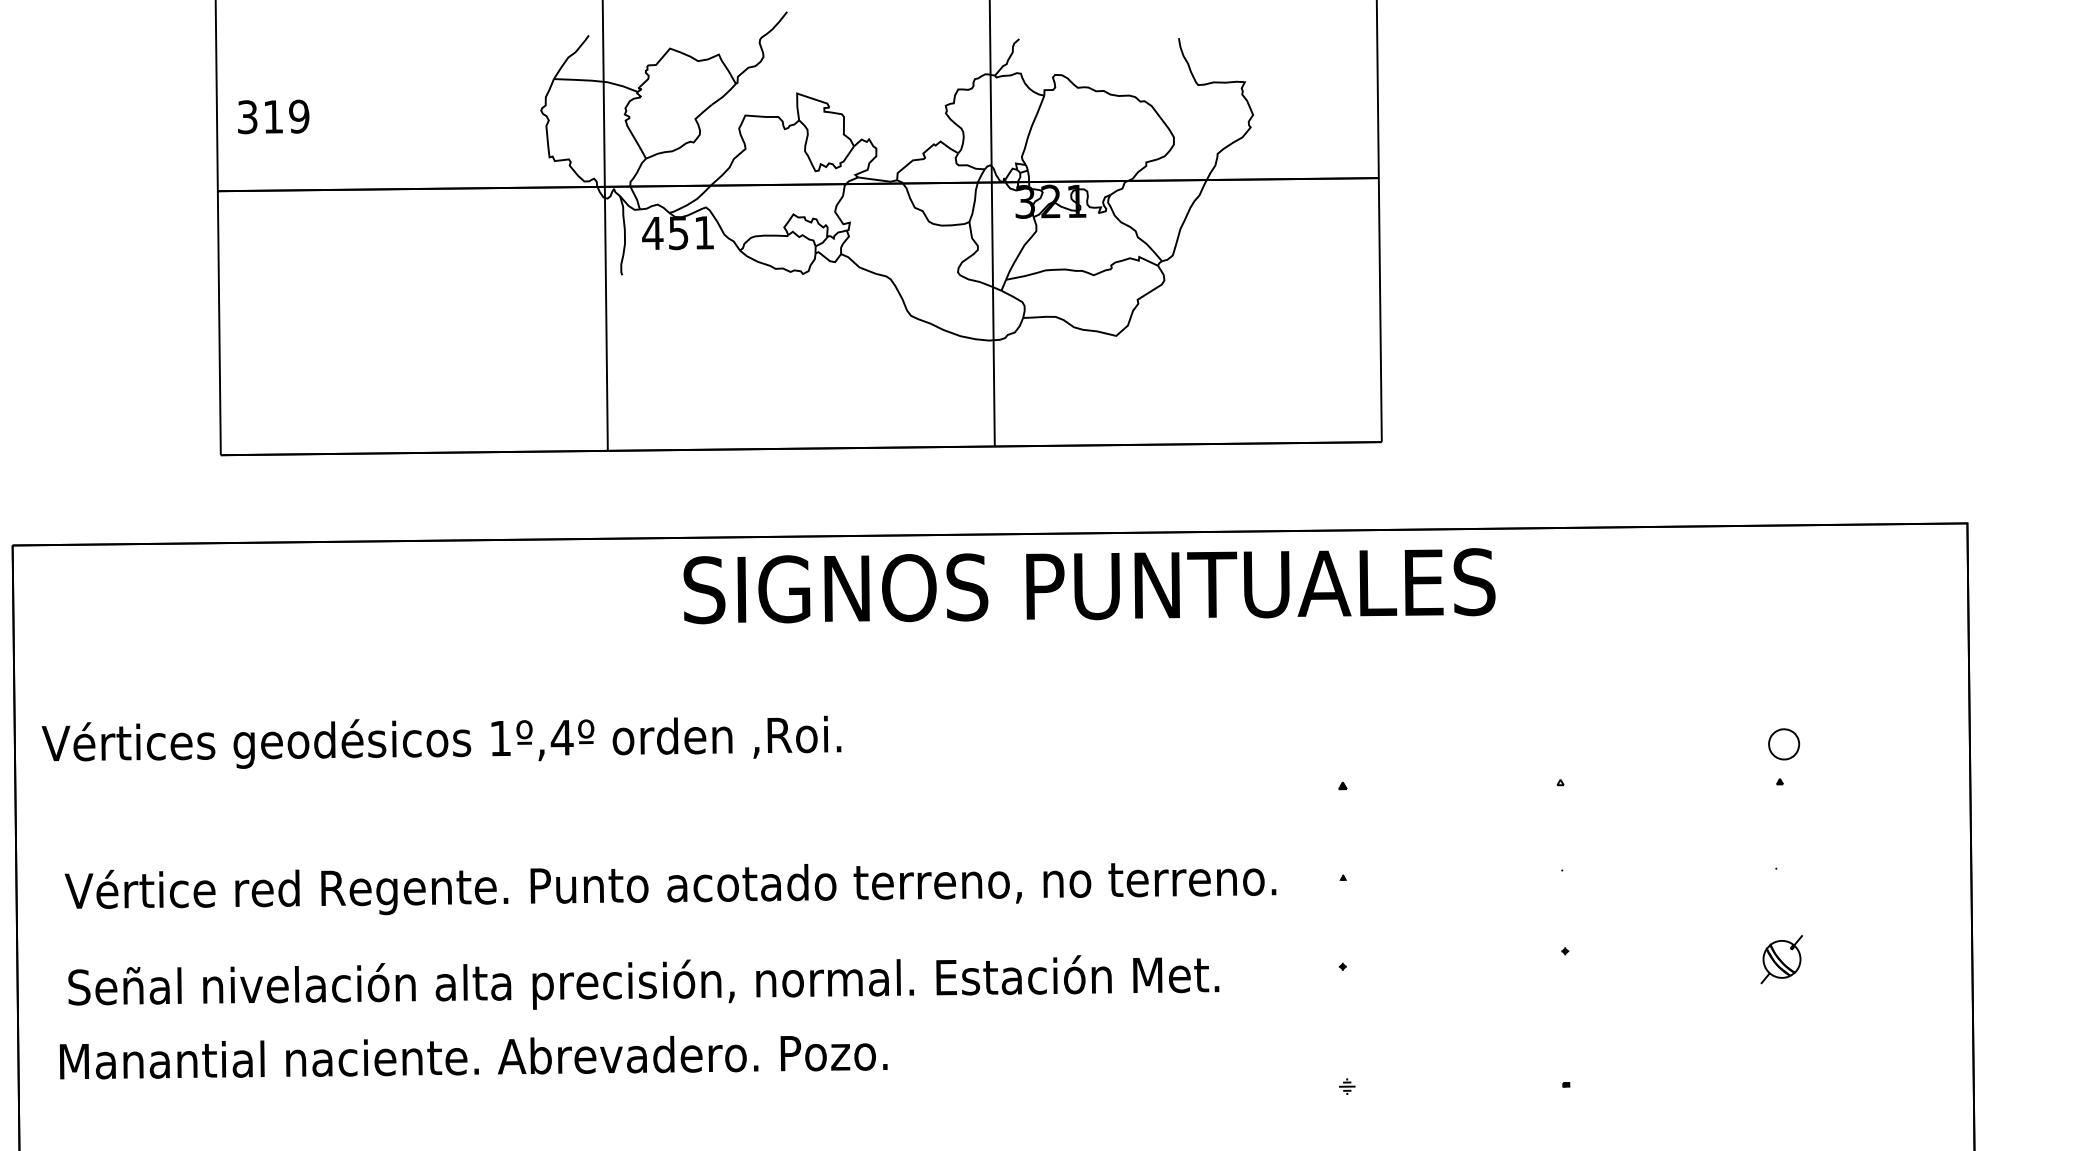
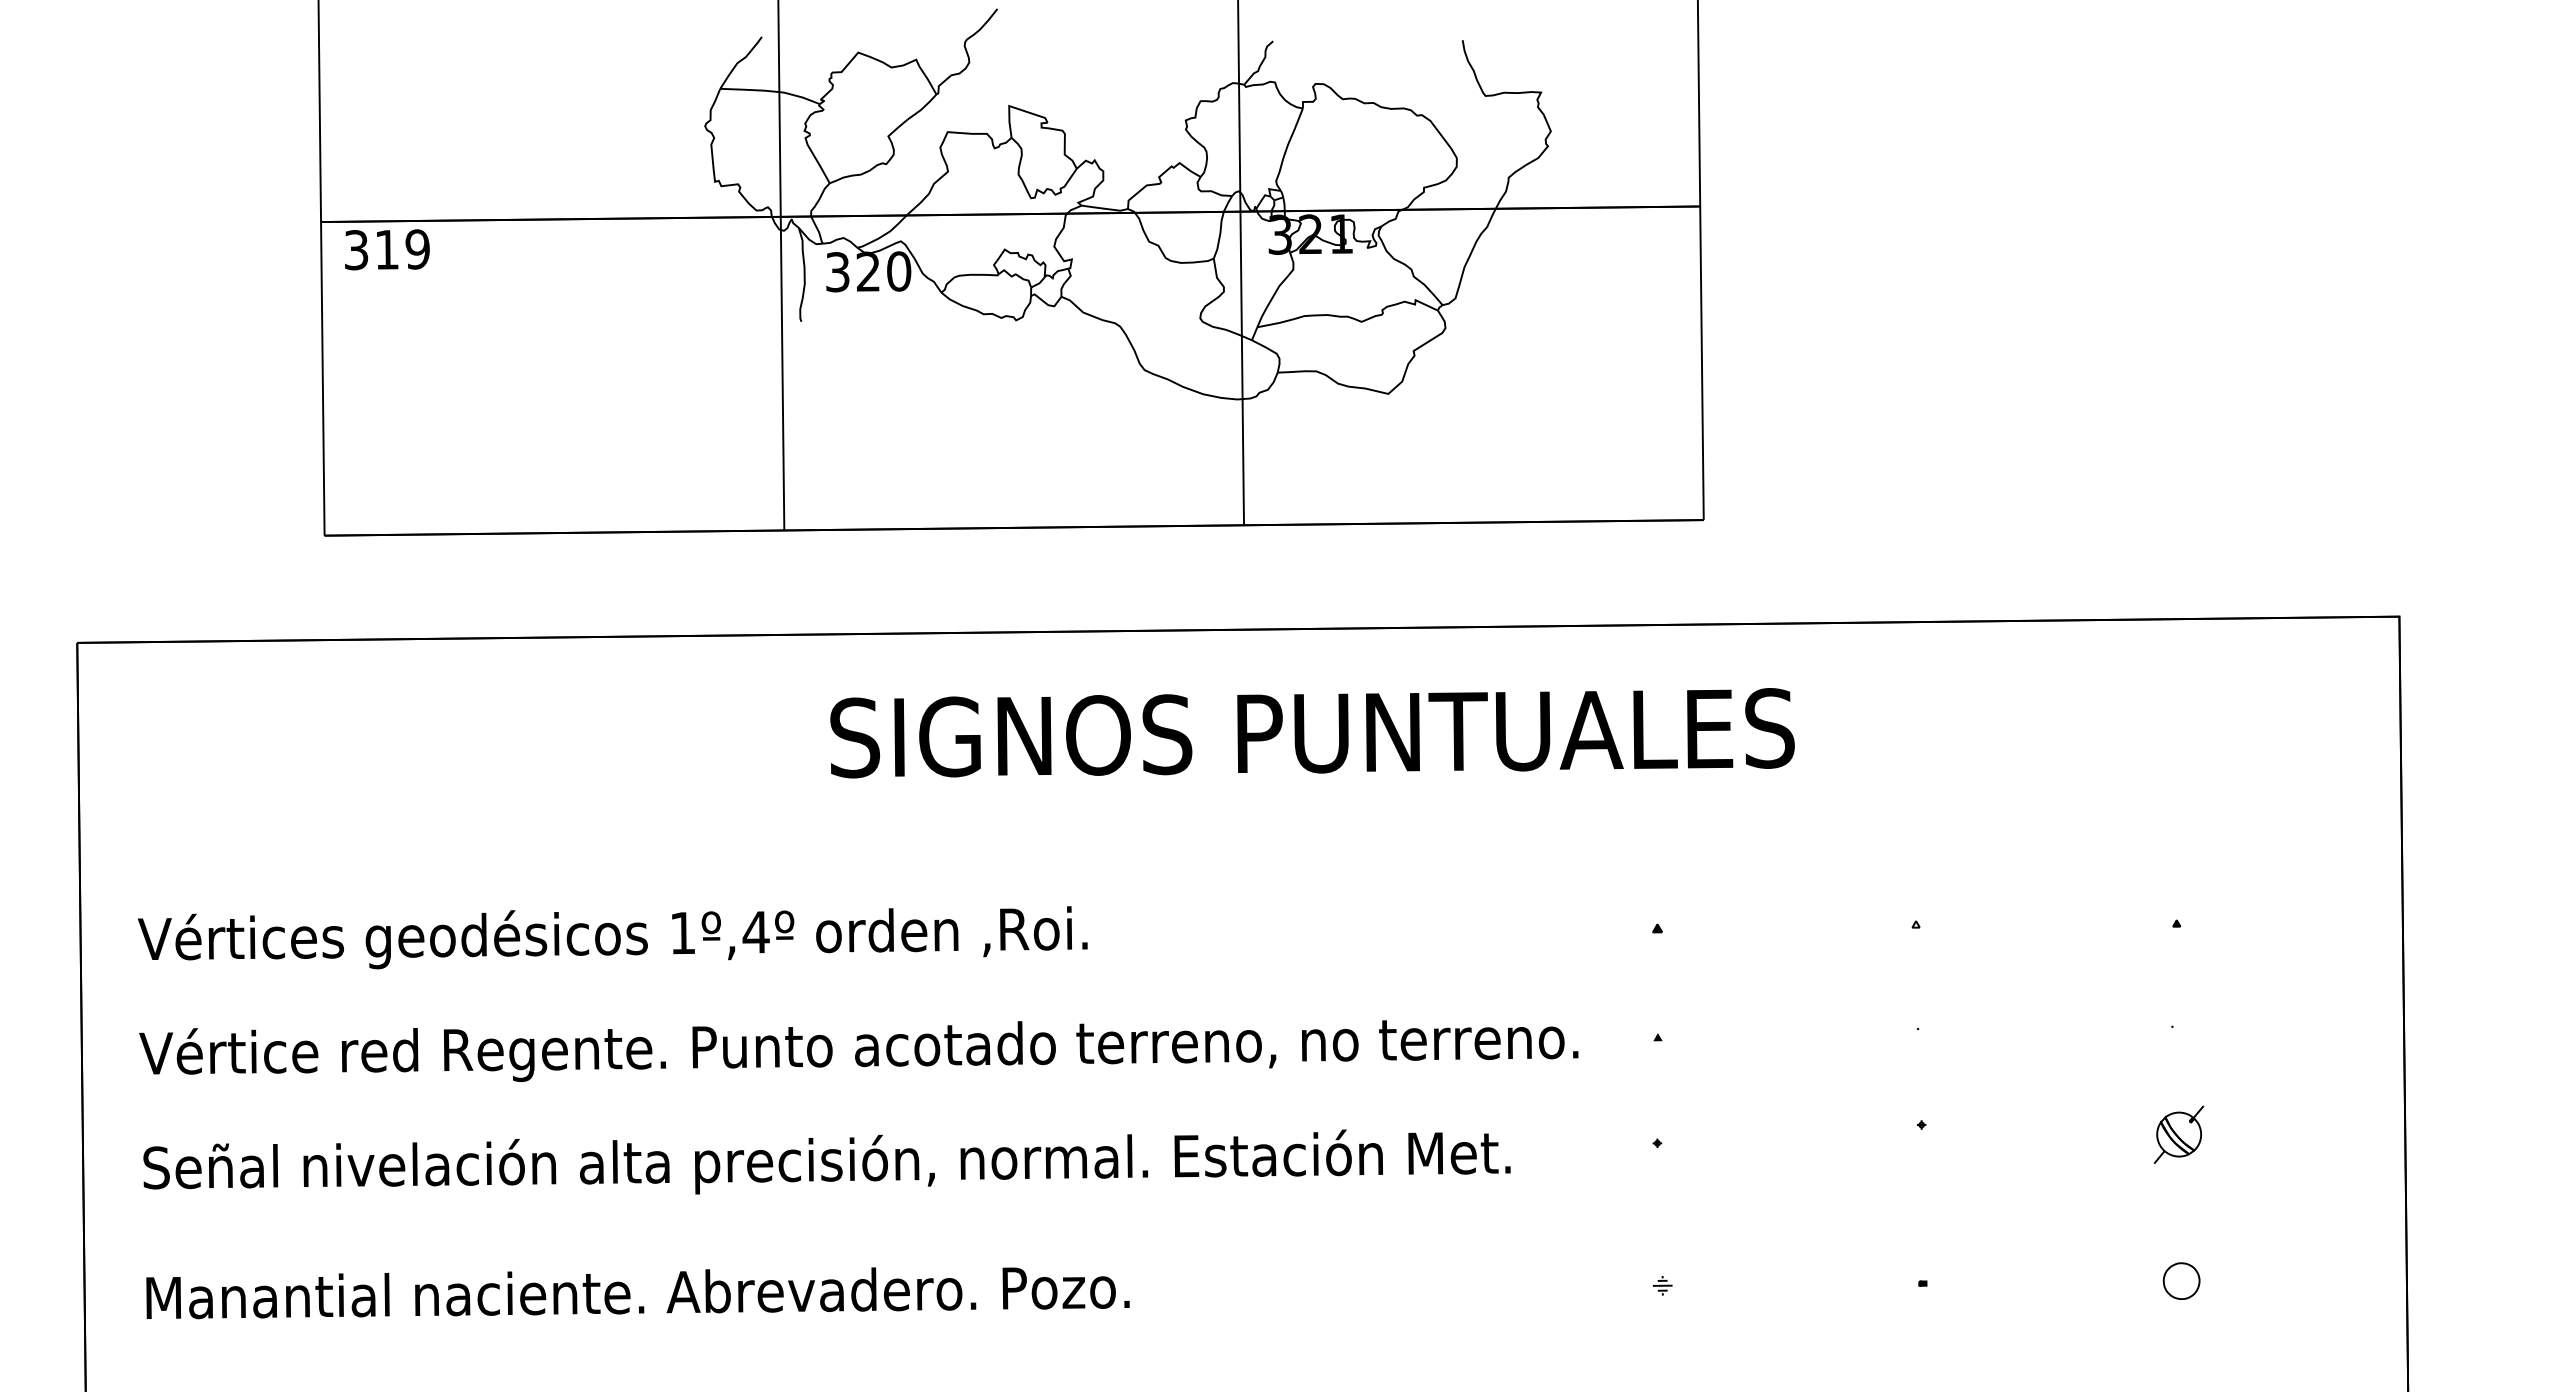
text: (273, 116) -> (387, 249), moved
text: (678, 232) -> (868, 271), 451 -> 320
text: (1089, 586) -> (1312, 733), moved
text: (441, 742) -> (612, 937), moved
part: (1783, 743) -> (2181, 1280), moved
text: (473, 1057) -> (637, 1293), moved

